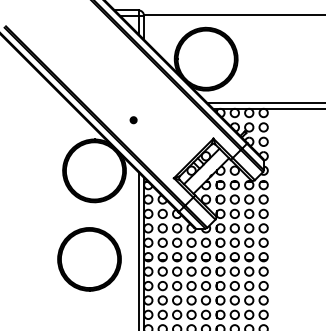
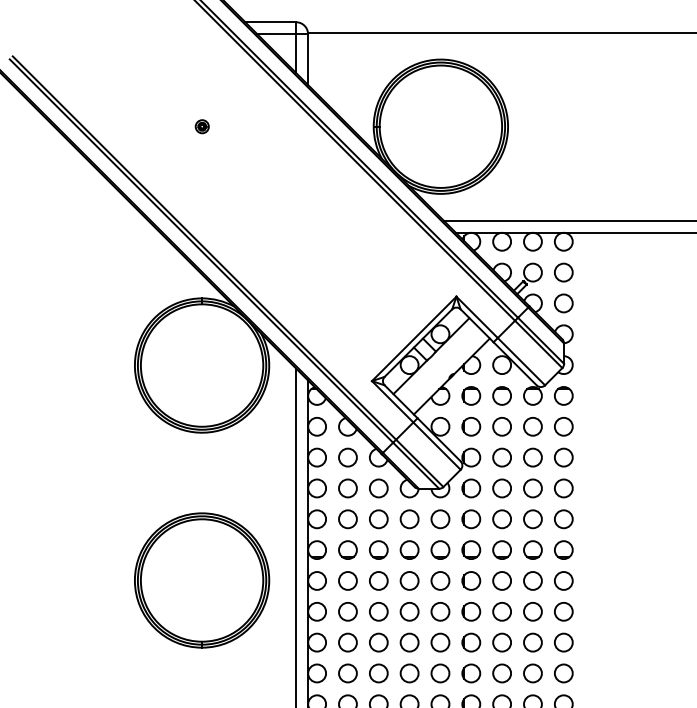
part: (133, 120) -> (202, 127), moved
part: (89, 259) -> (202, 580), moved

